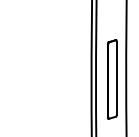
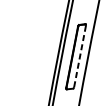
line: (116, 78) -> (79, 56), solid -> dashed

